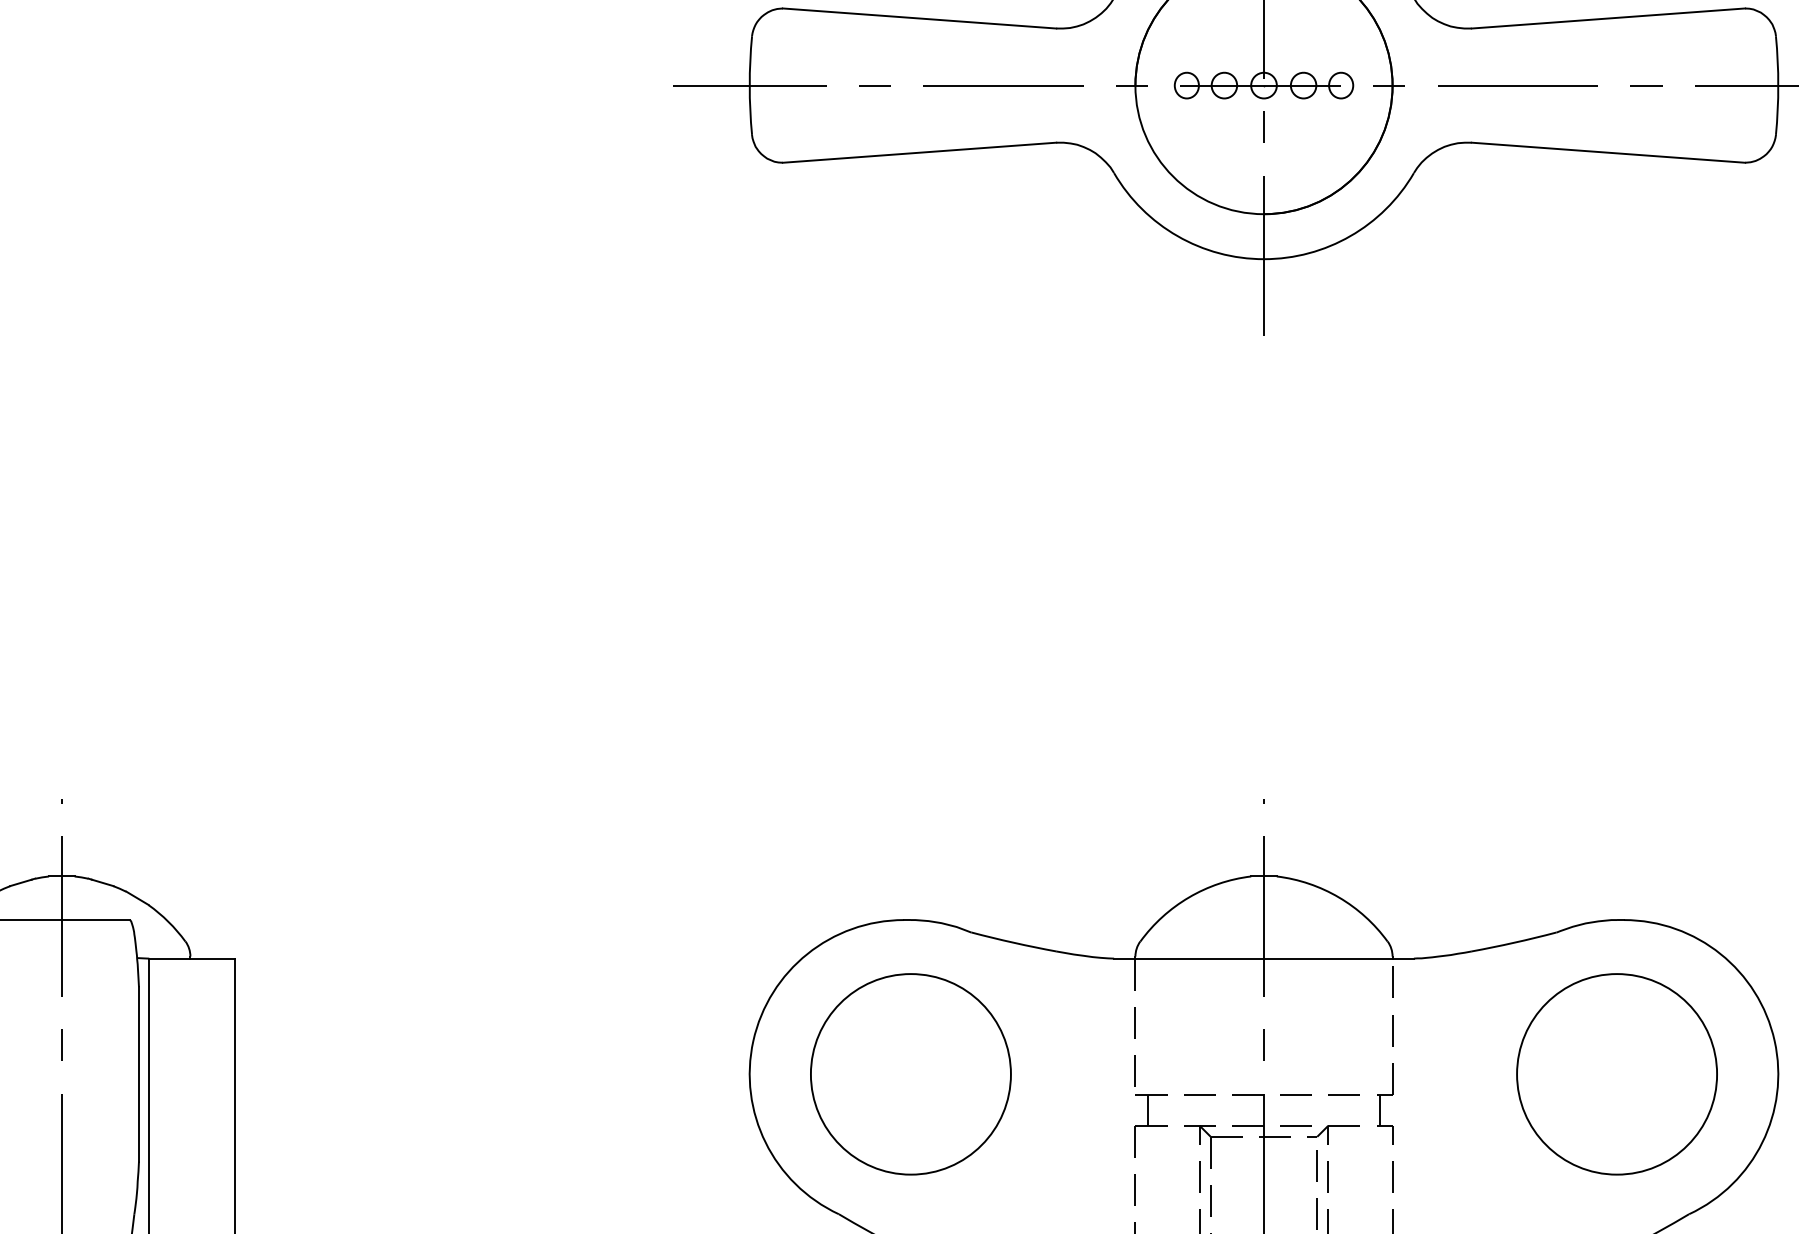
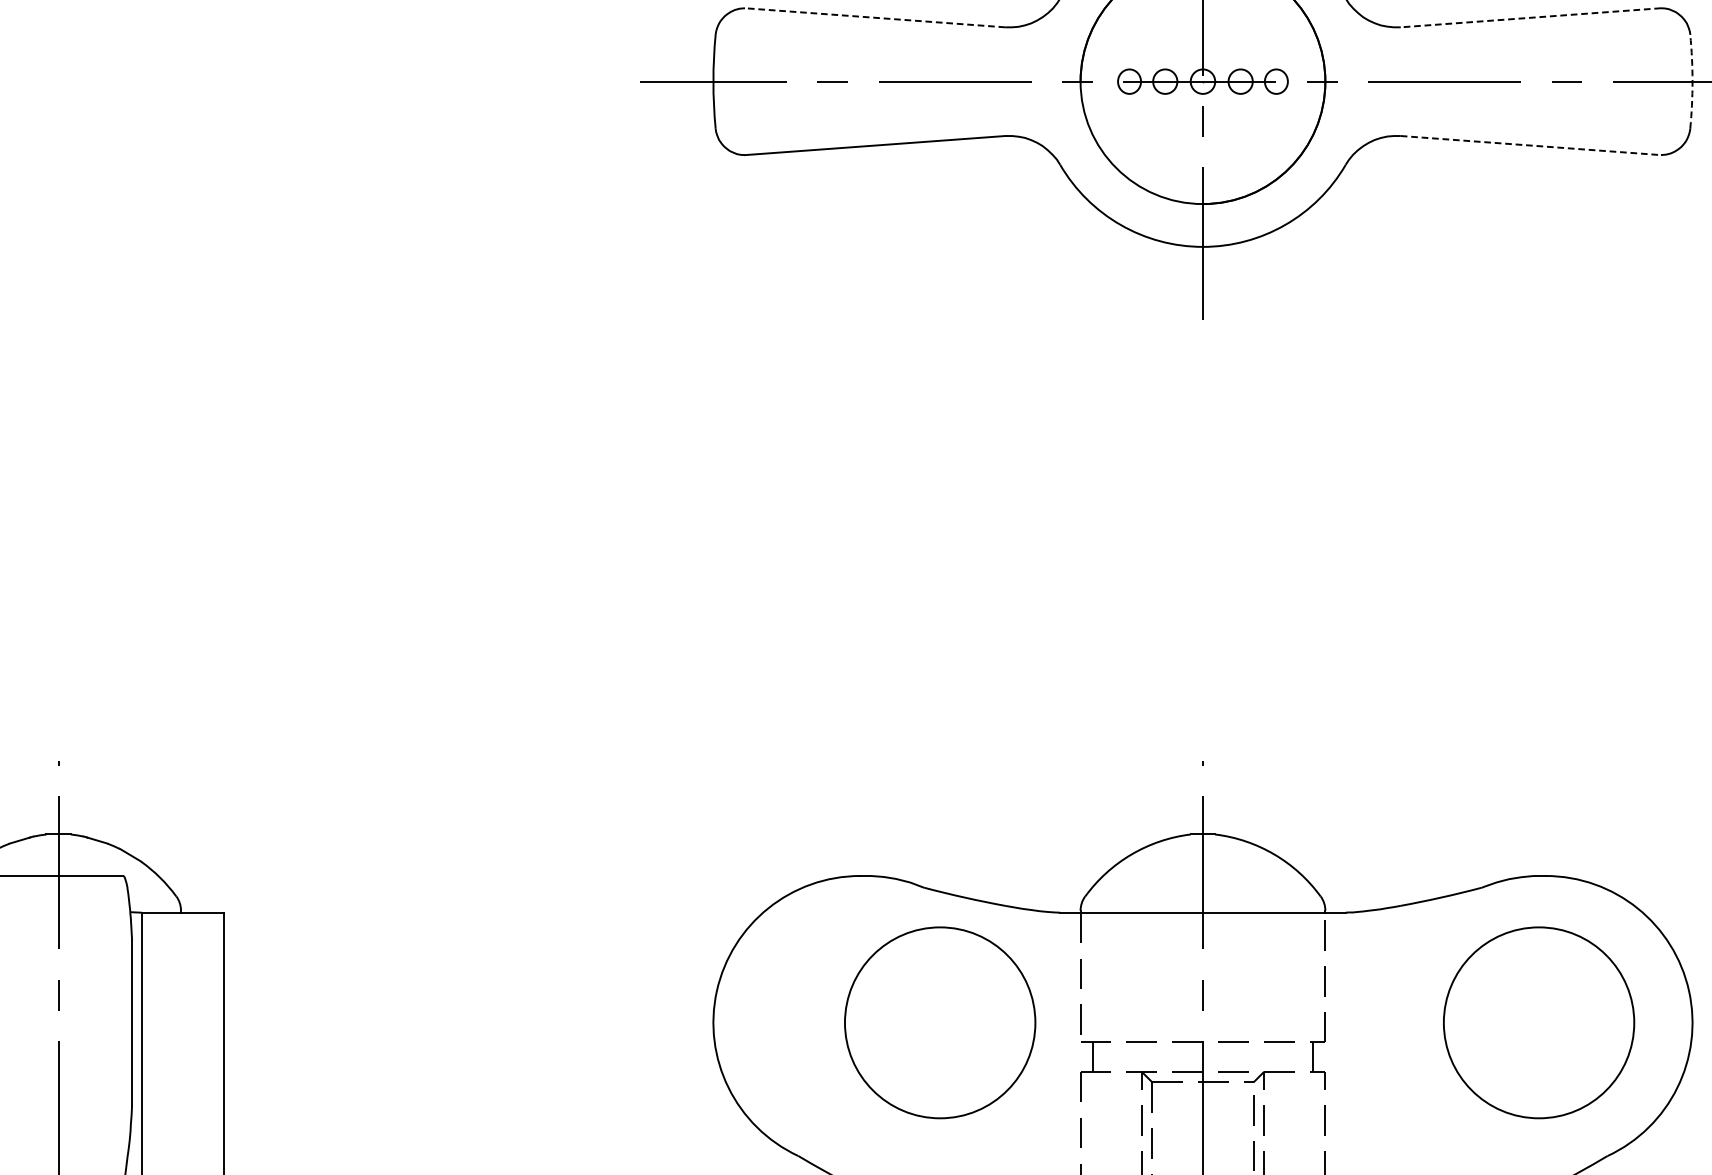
line: (919, 18) -> (875, 17), solid -> dashed
line: (1607, 18) -> (1529, 17), solid -> dashed
arc: (1778, 85) -> (1692, 81), solid -> dashed
line: (1608, 152) -> (1530, 145), solid -> dashed
part: (910, 1074) -> (939, 1022), moved

